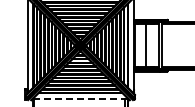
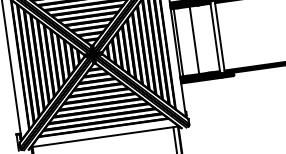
line: (80, 98) -> (104, 136), dashed -> solid

